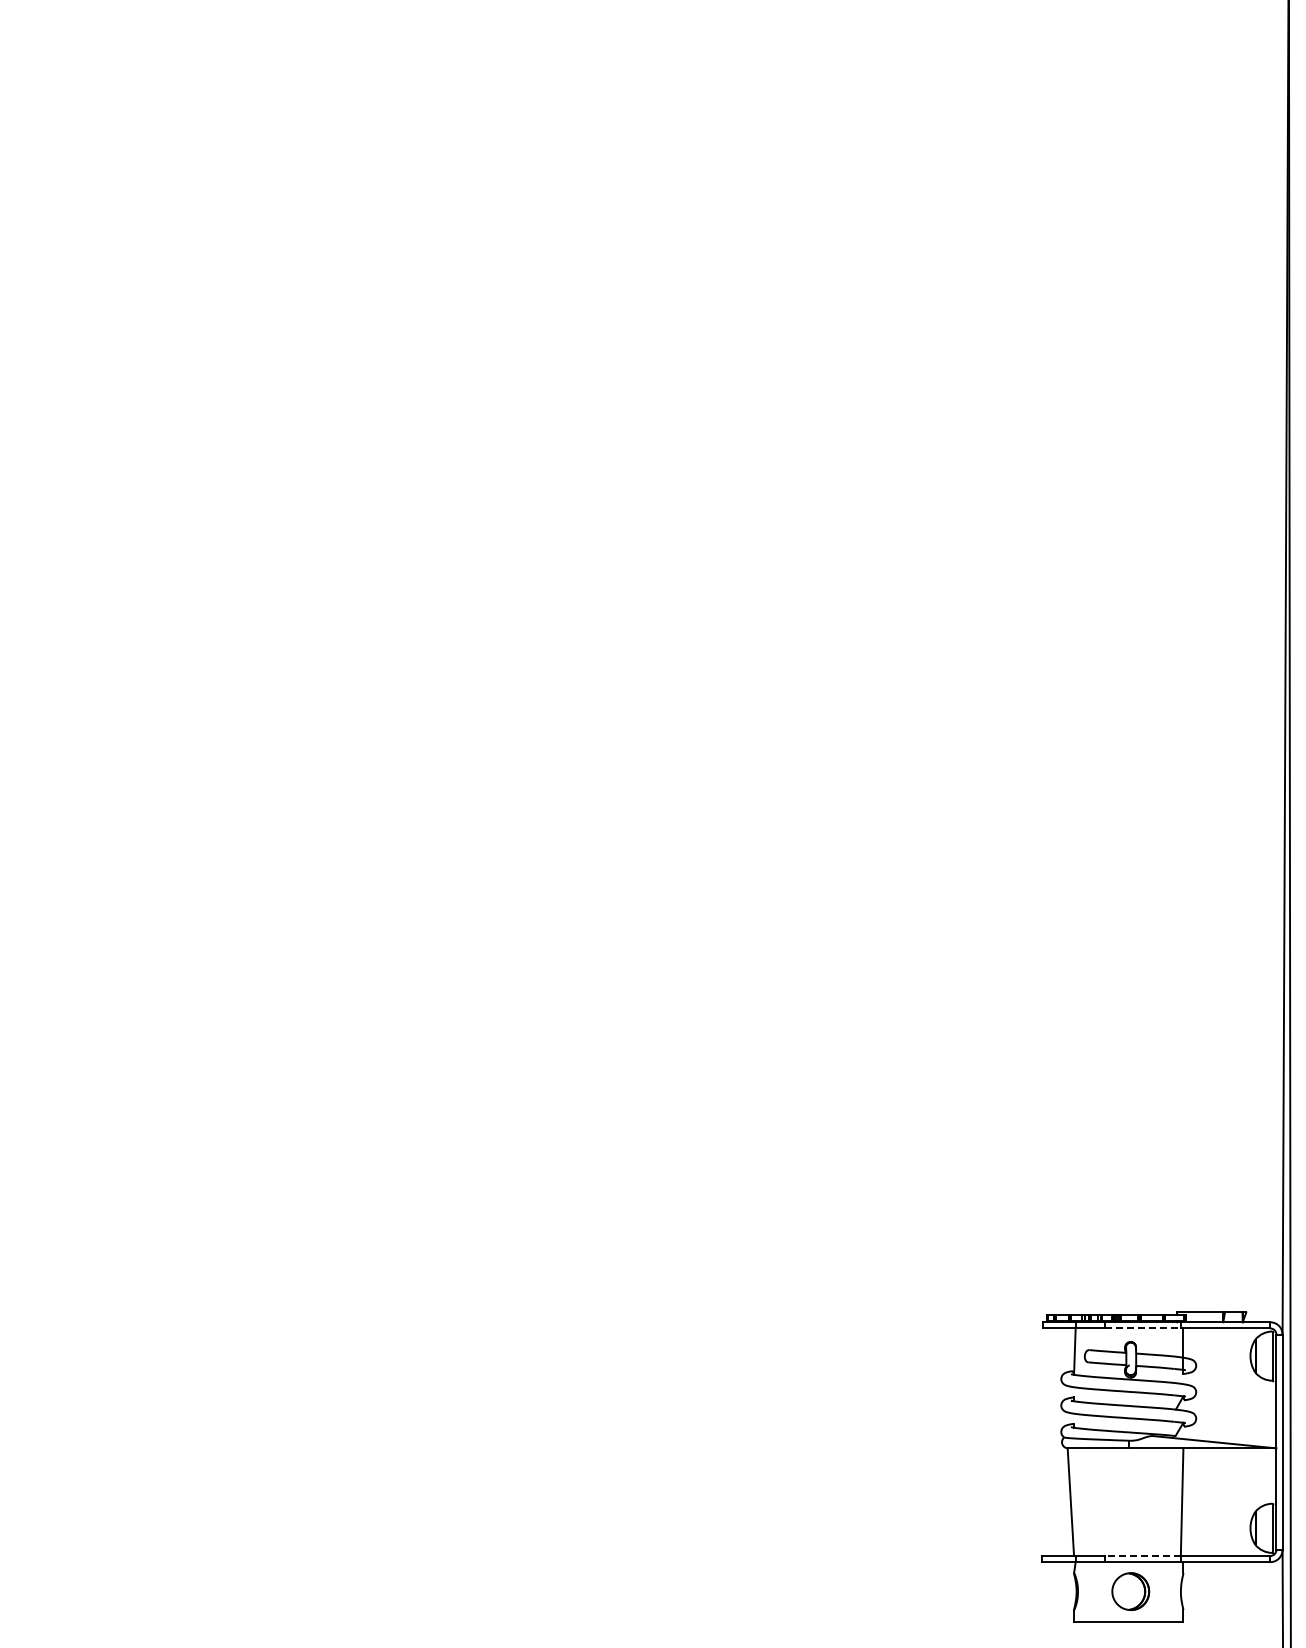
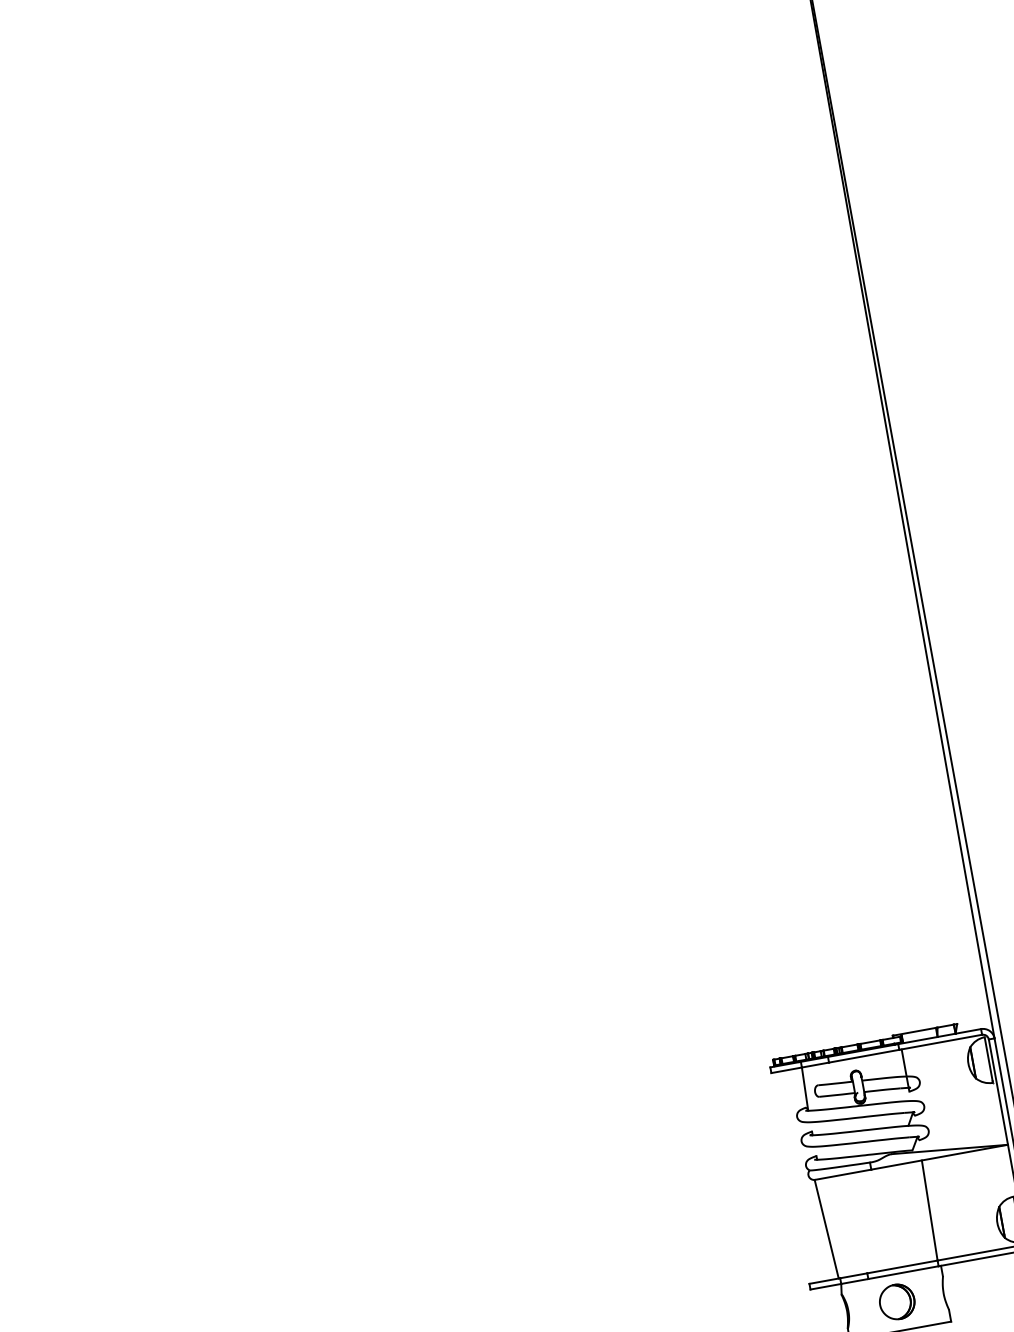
line: (1142, 1328) -> (863, 1056), dashed -> solid
line: (1142, 1556) -> (902, 1267), dashed -> solid

